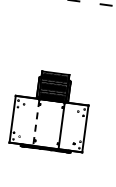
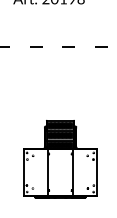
line: (36, 123) -> (47, 173), dashed -> solid

